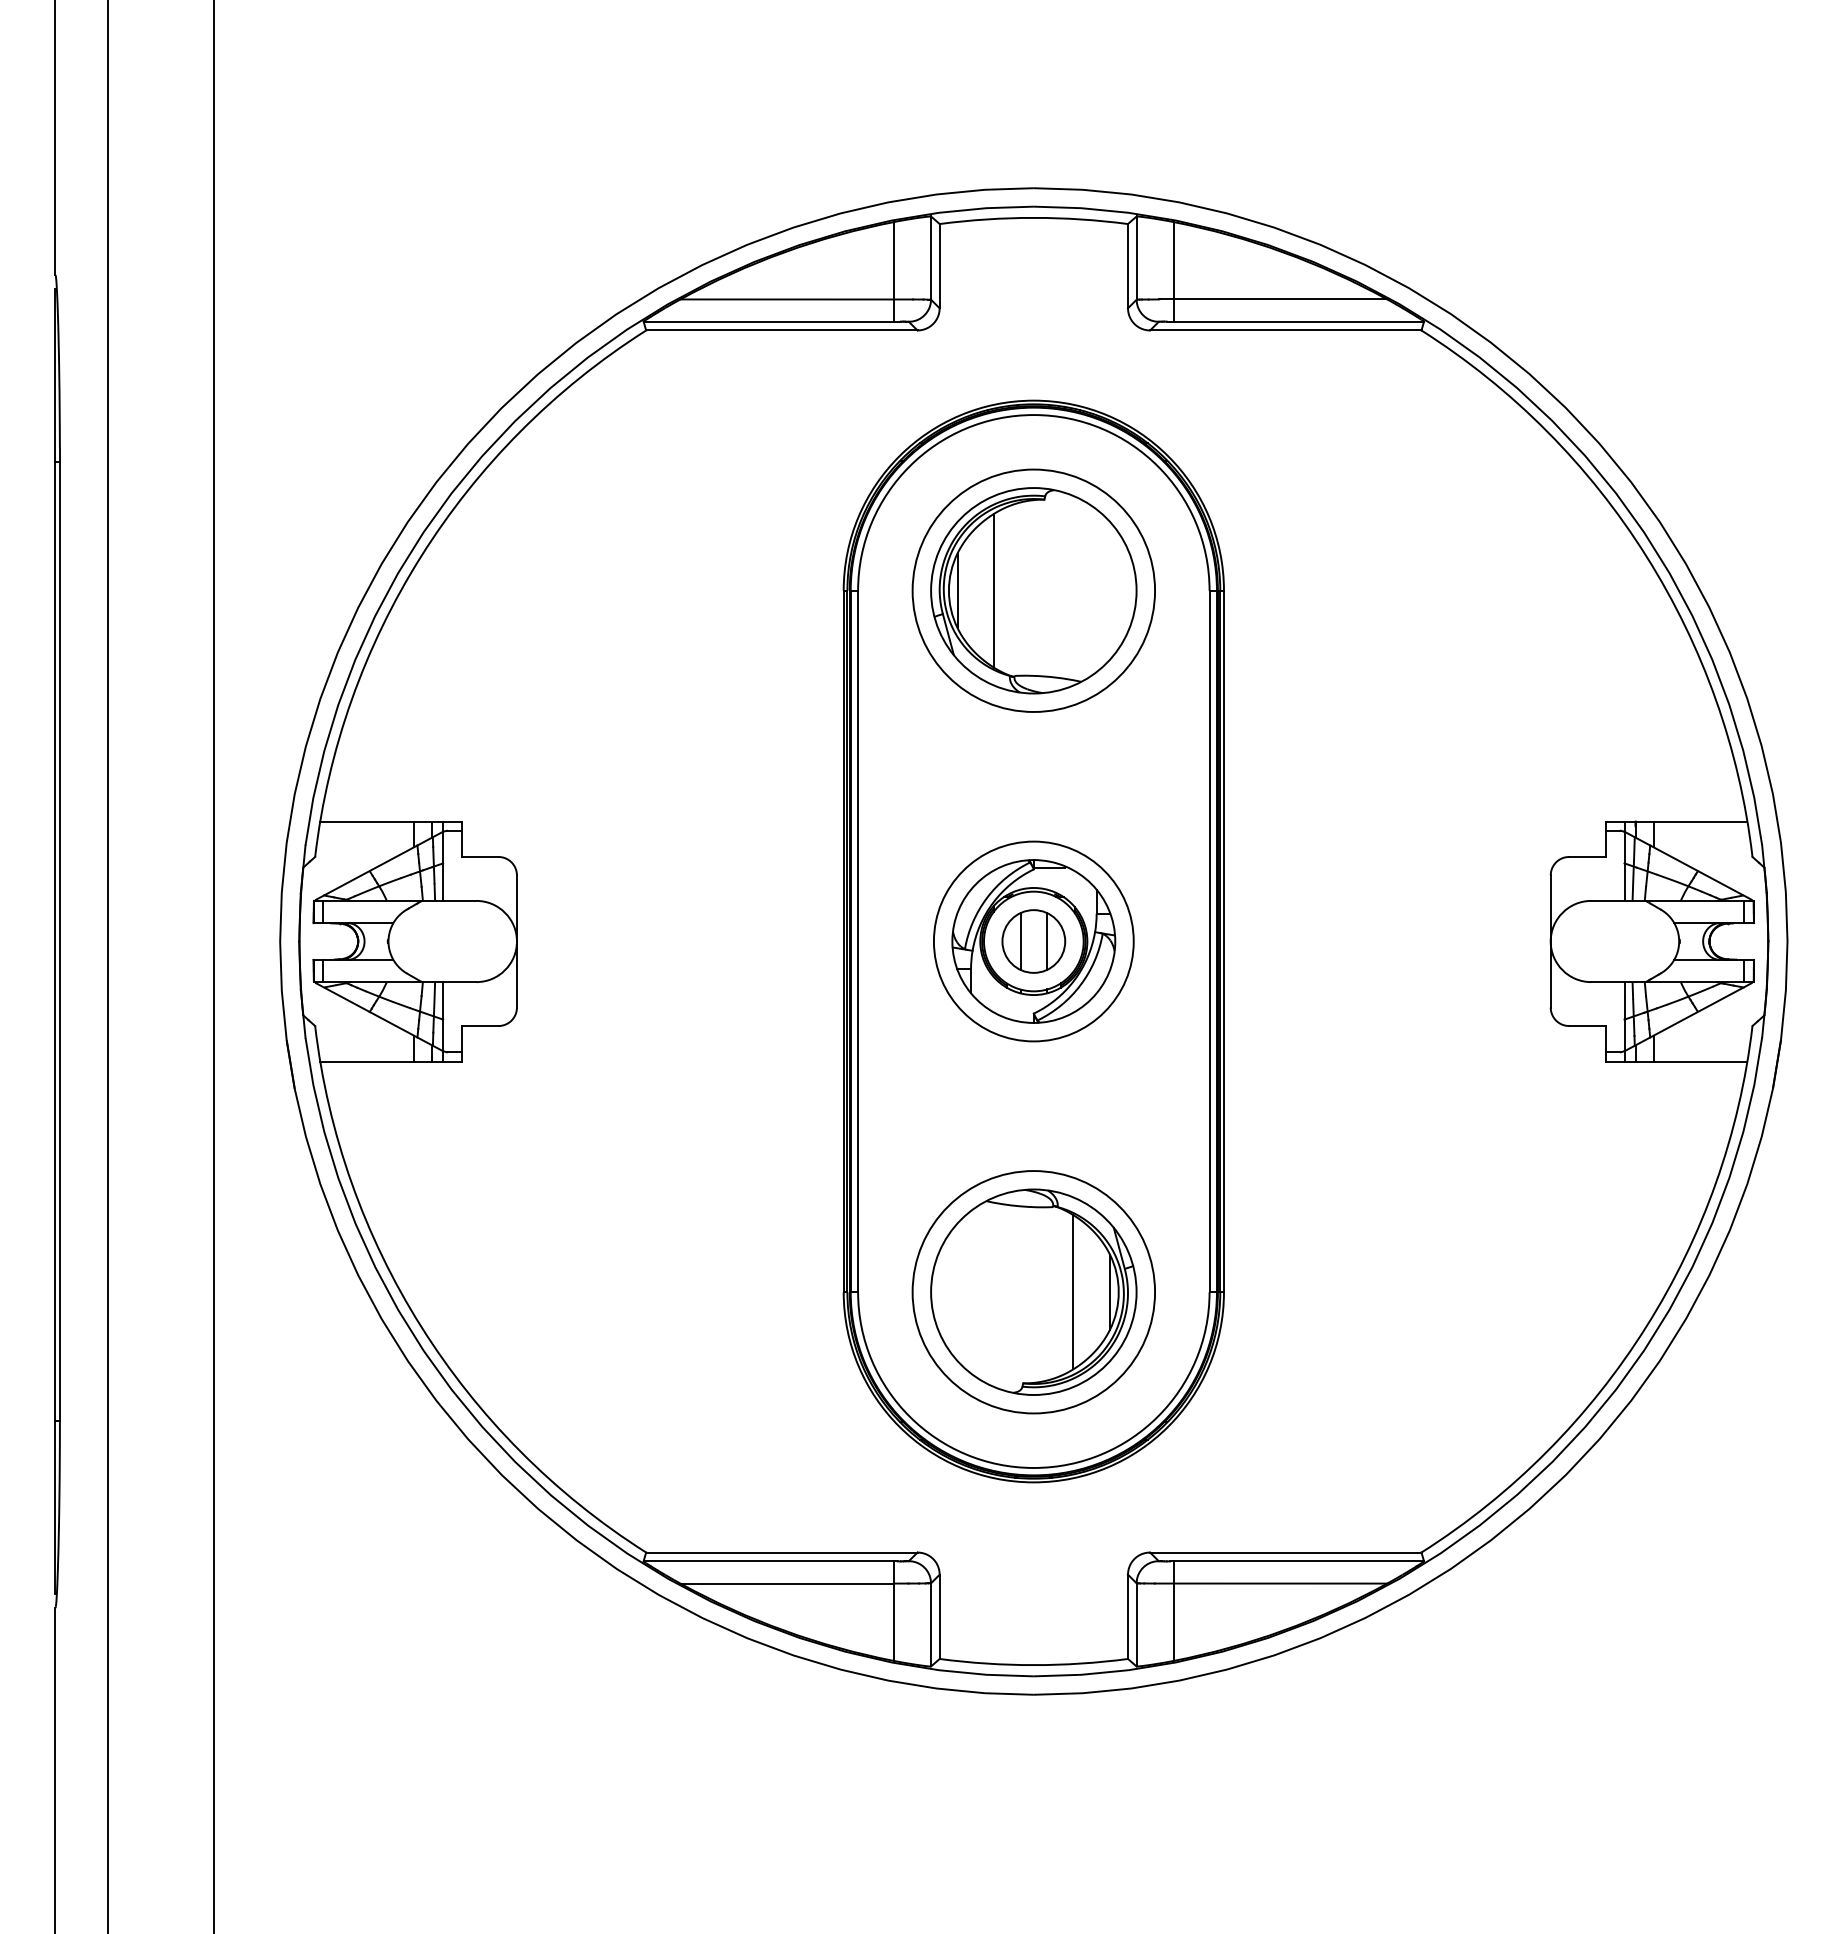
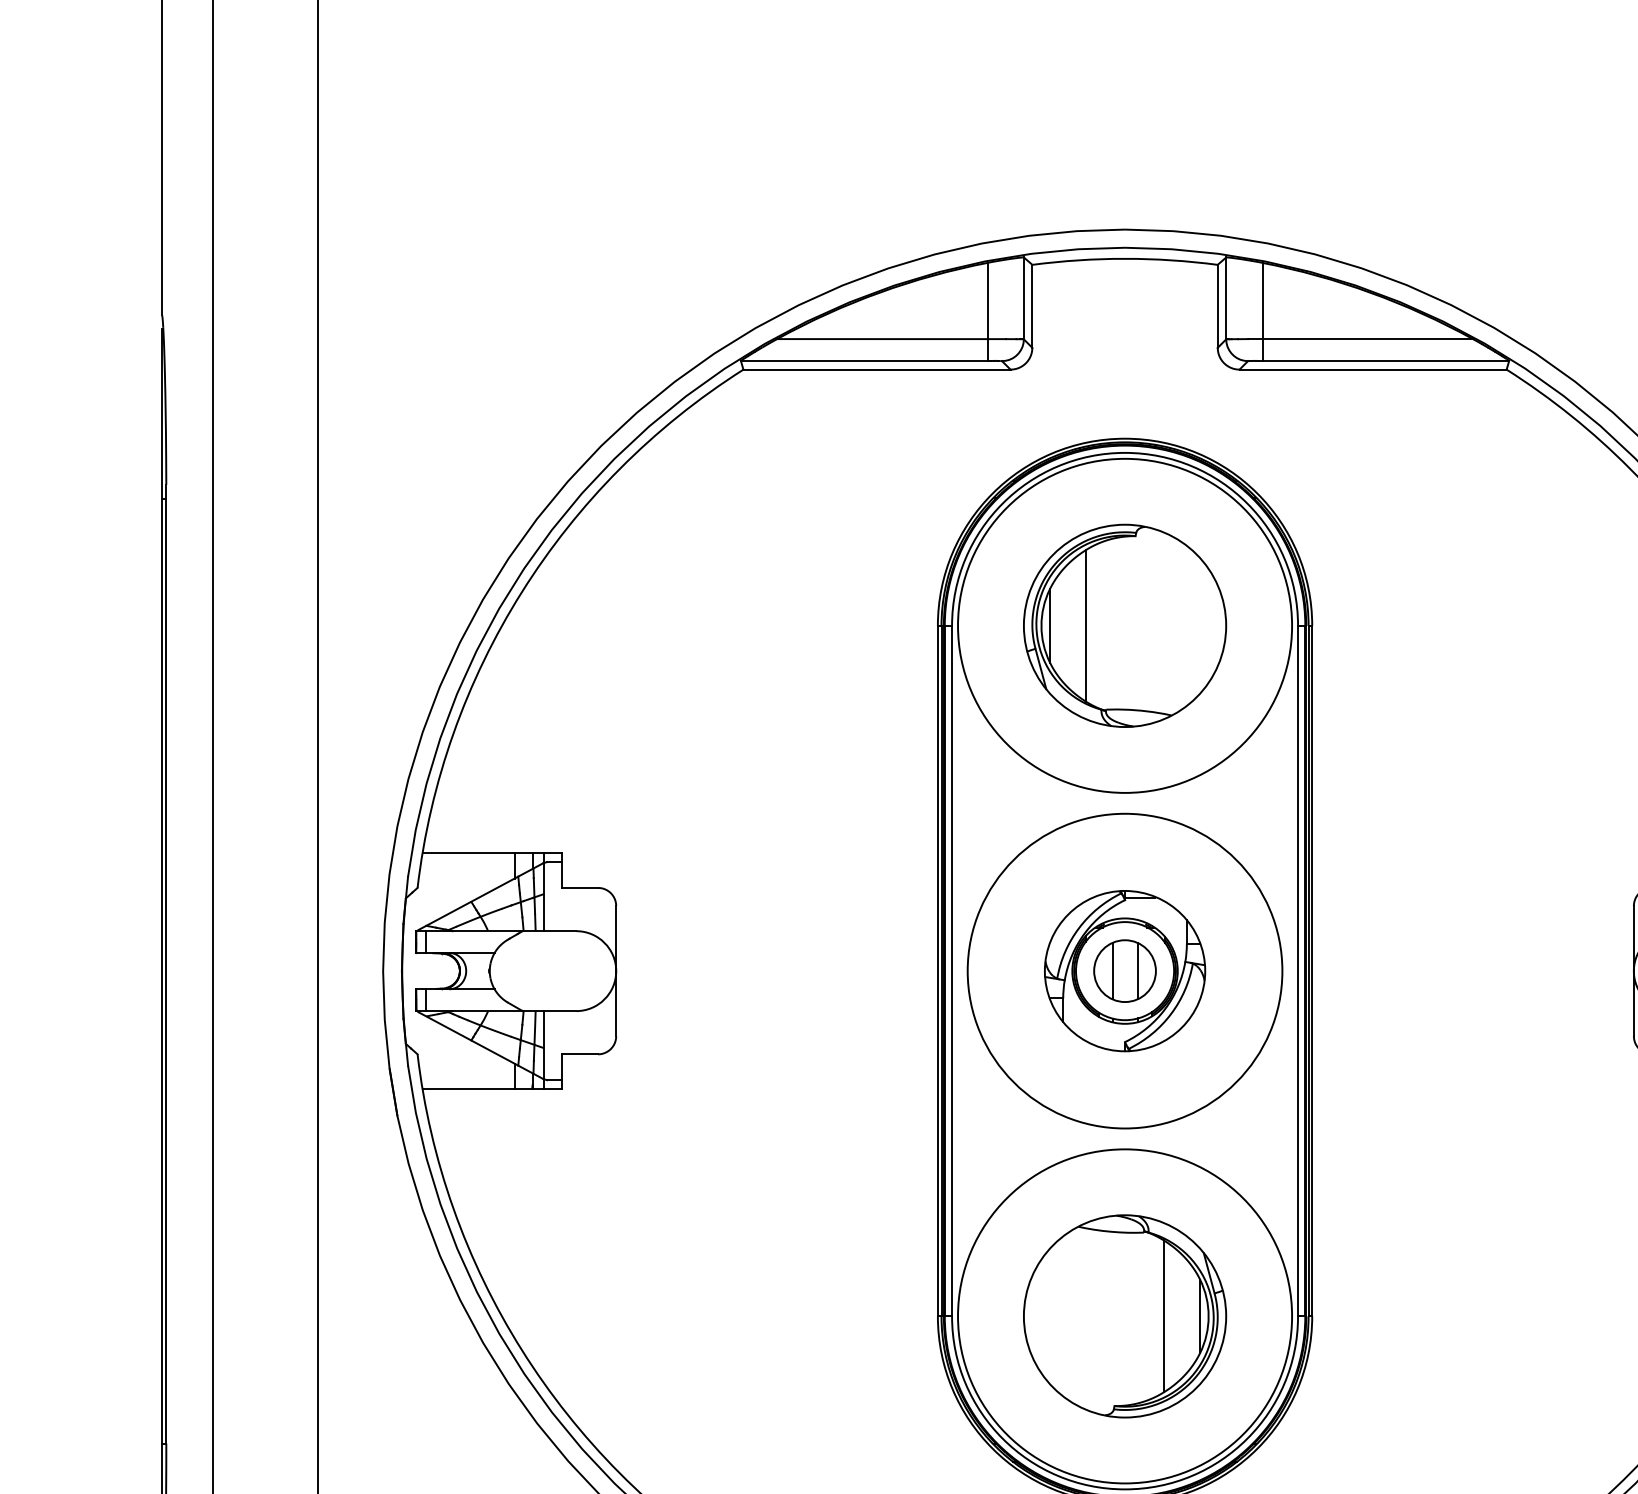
circle: (1033, 590) -> (1124, 625), size x1.4
circle: (1033, 941) -> (1124, 971), size x1.6
circle: (1033, 1292) -> (1124, 1316), size x1.4

